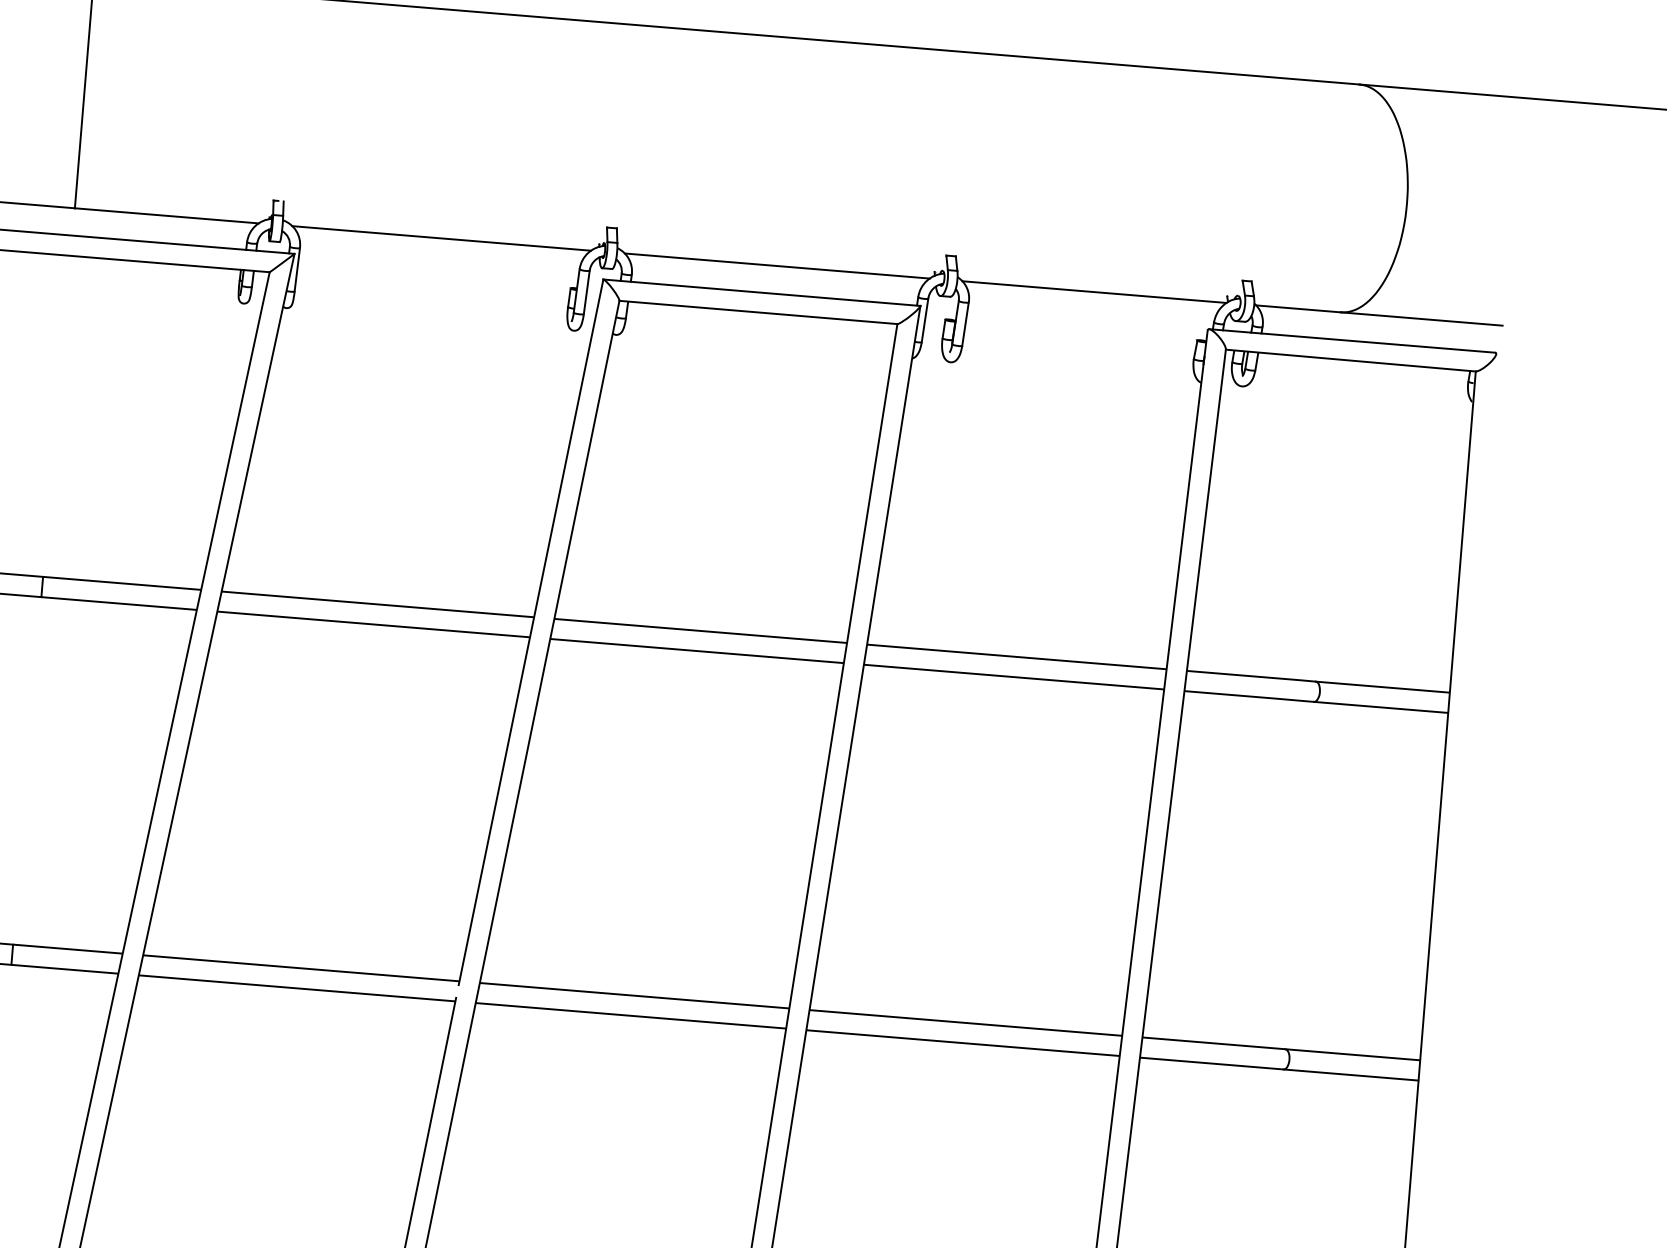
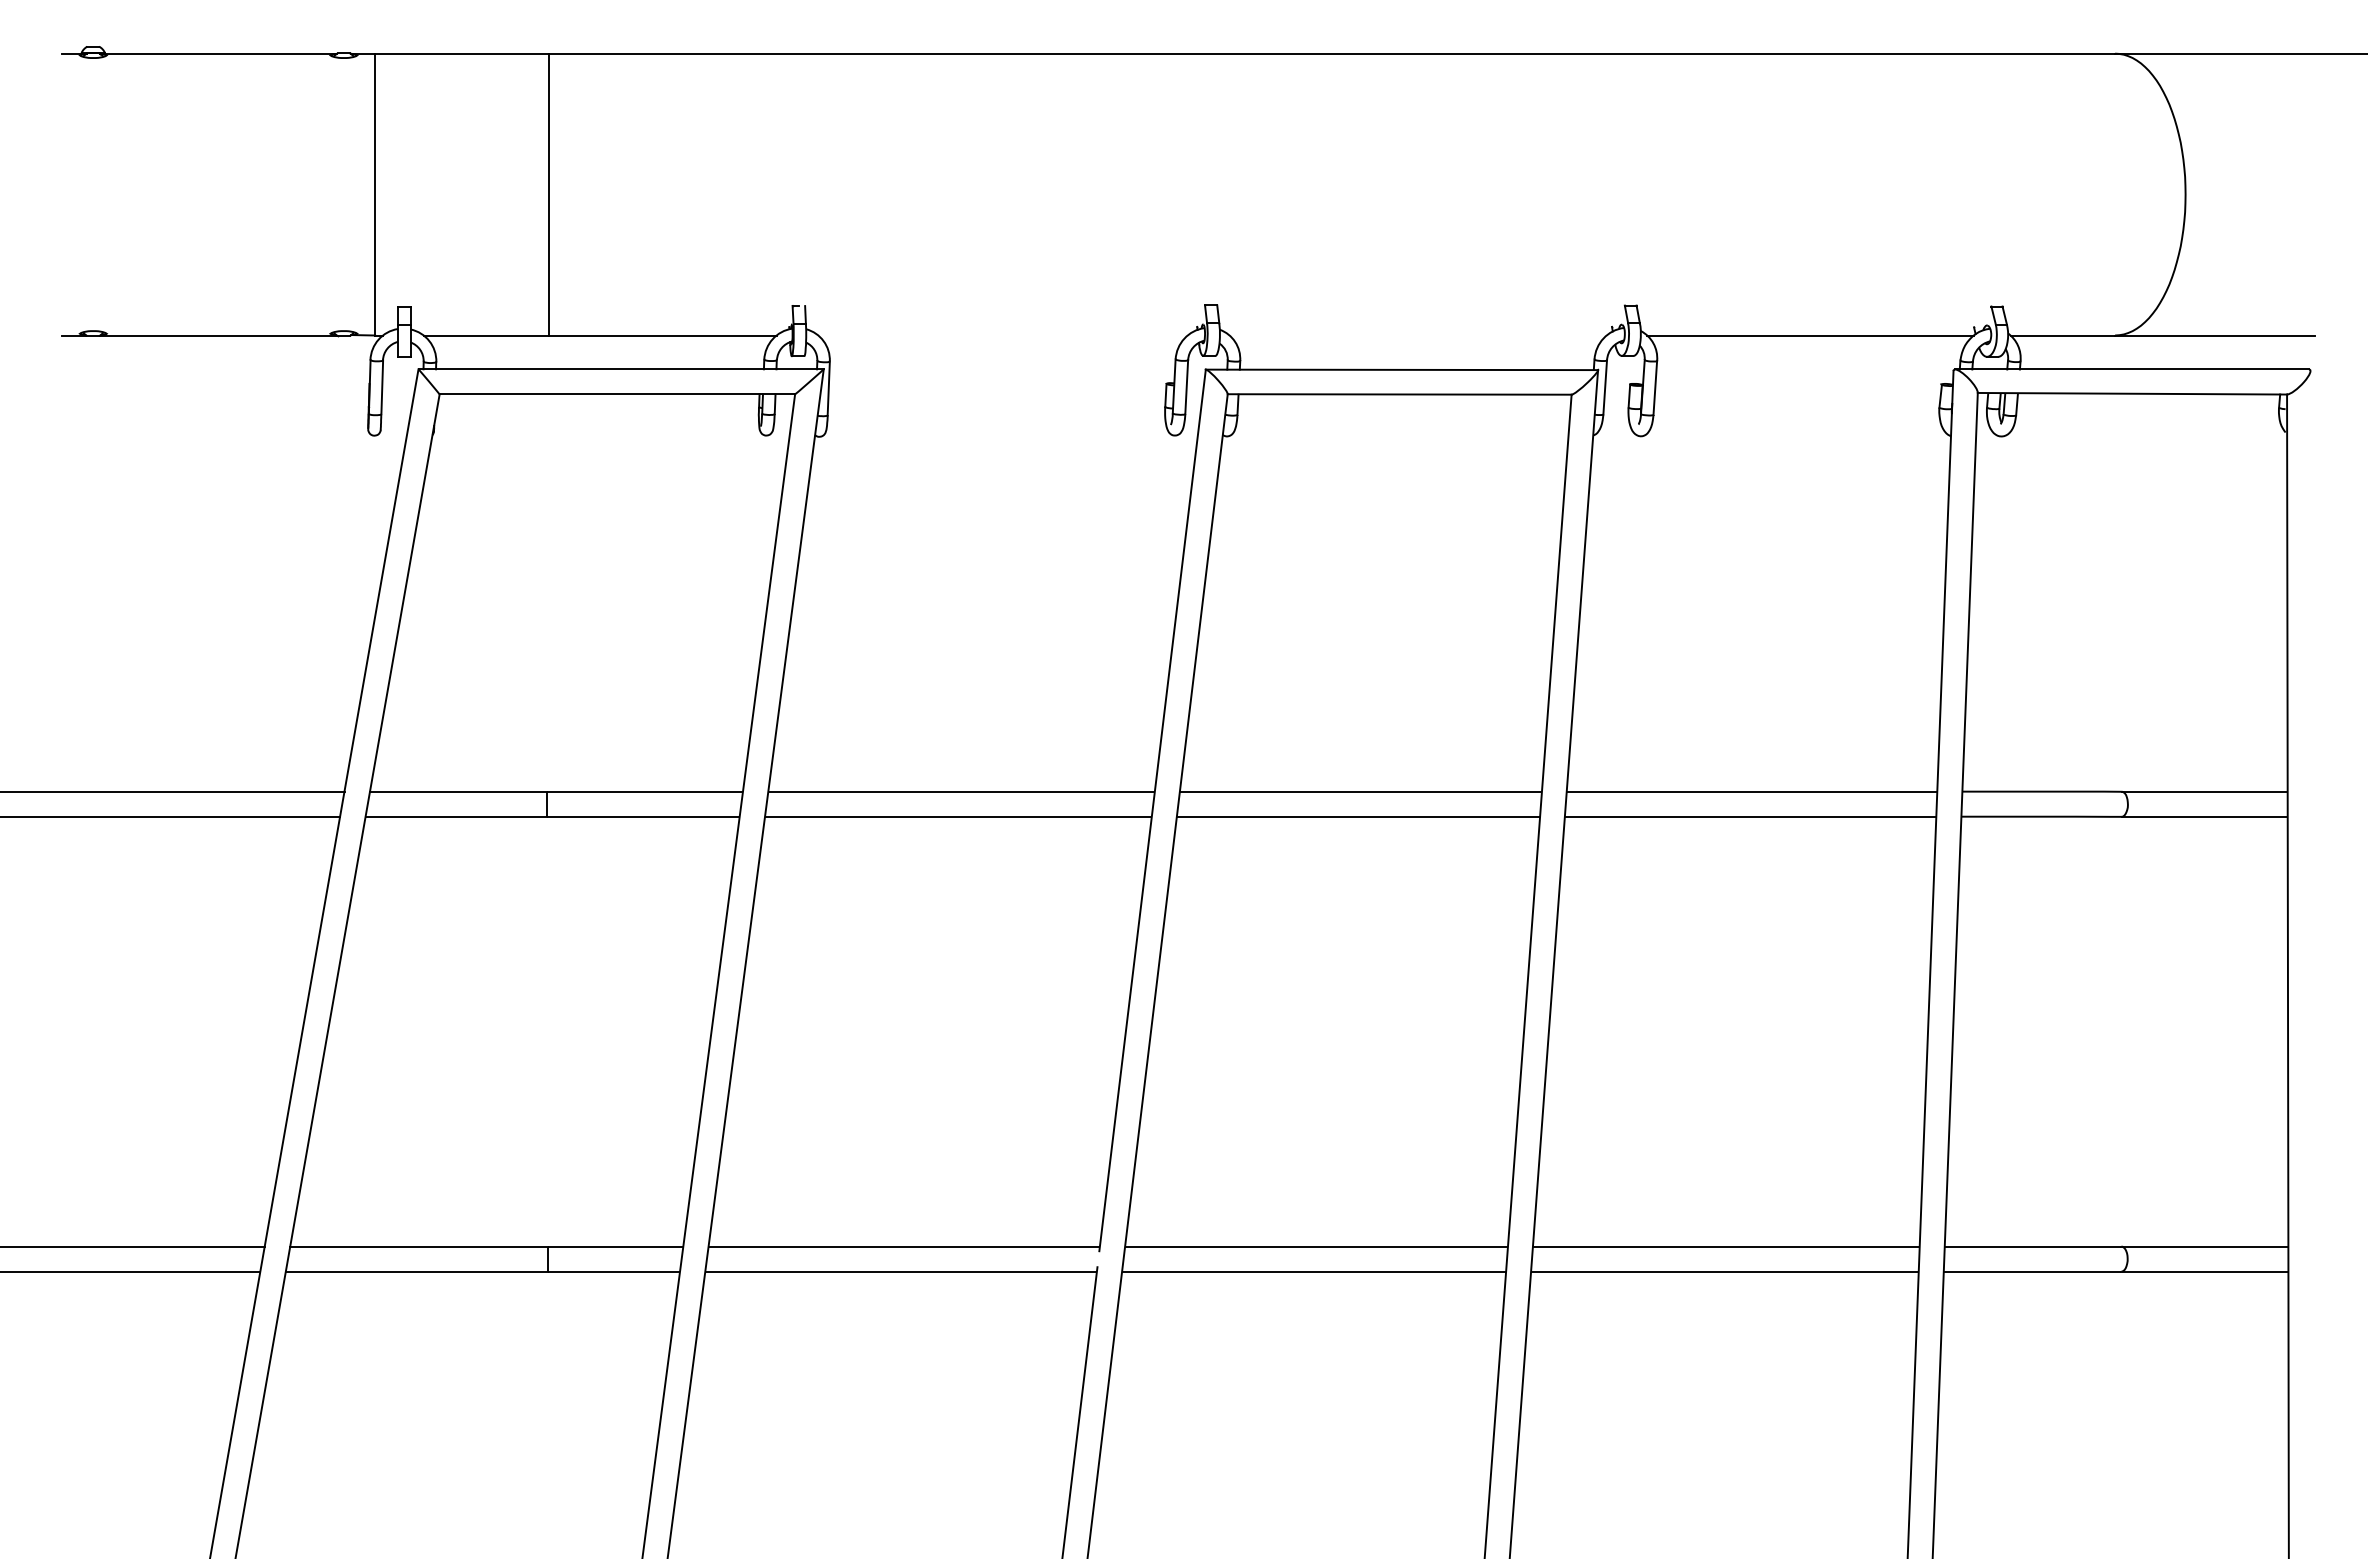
line: (441, 238) -> (1002, 335), removed
line: (776, 265) -> (1417, 335), removed

